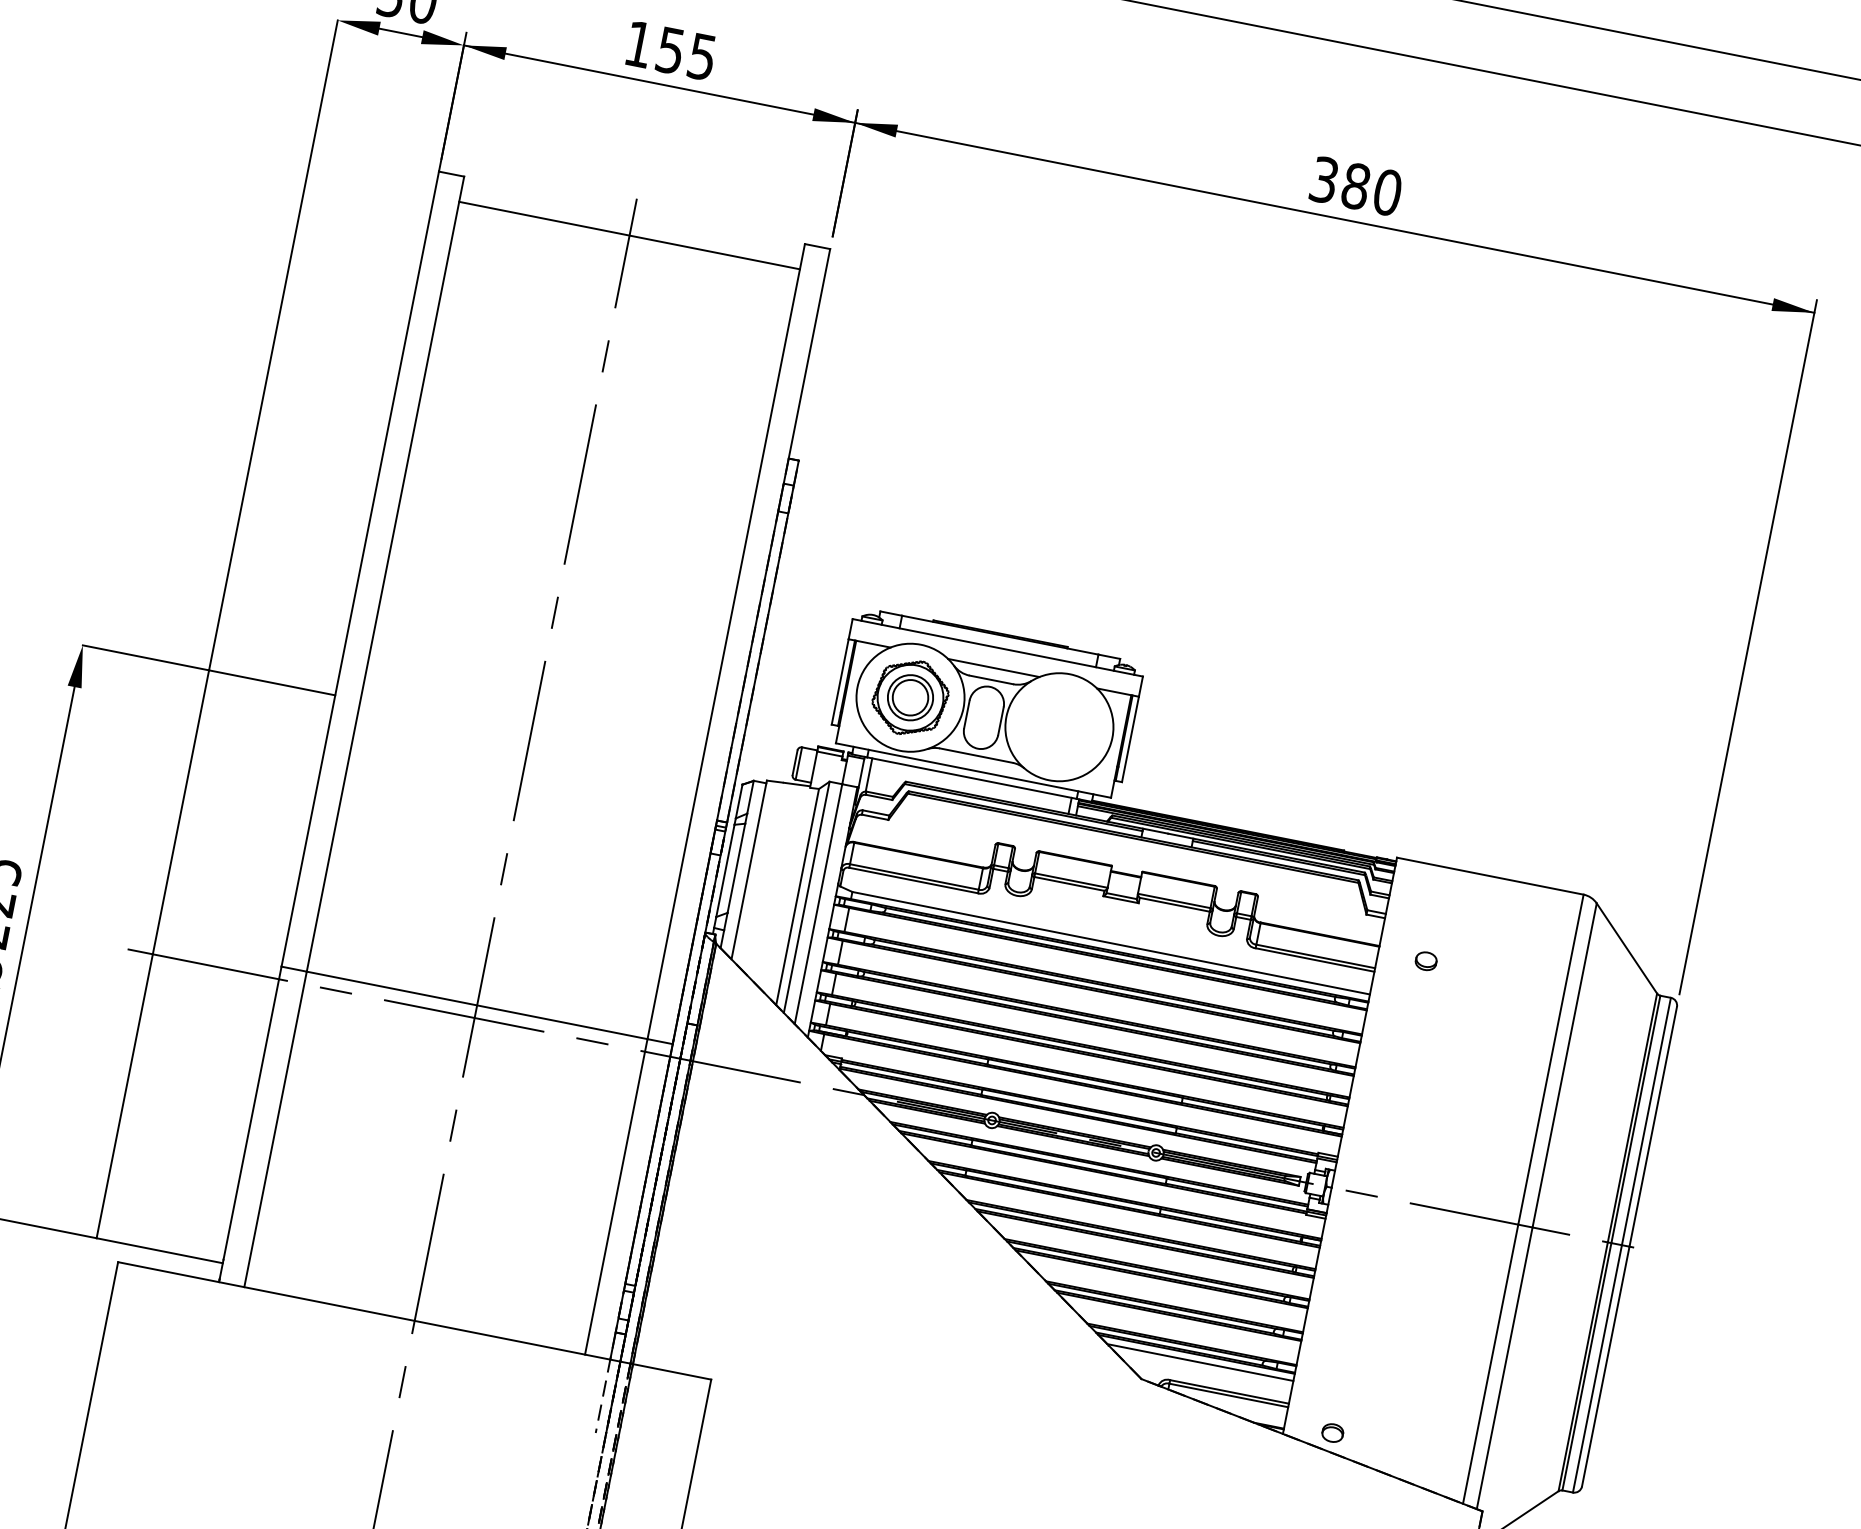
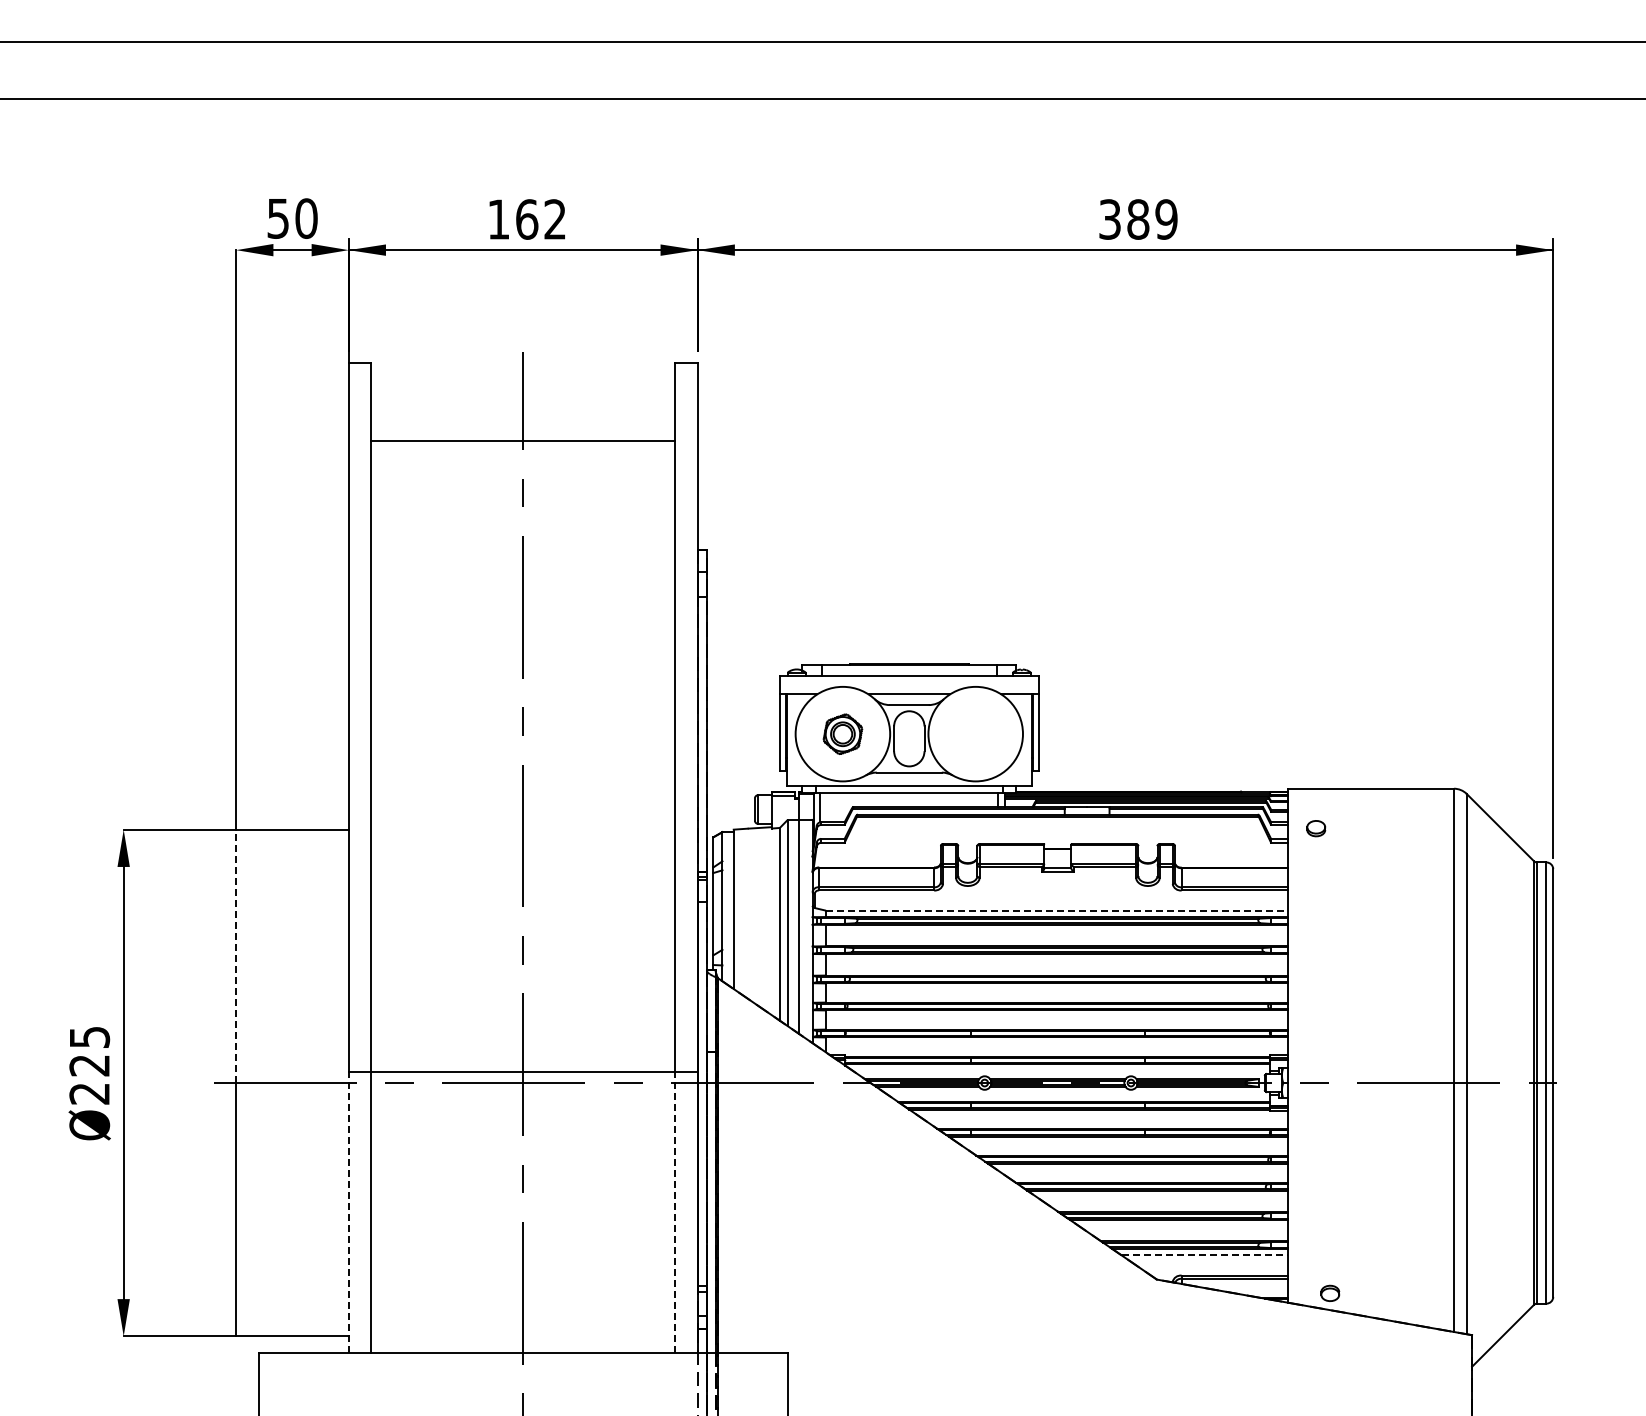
text: (685, 53) -> (540, 219), 155 -> 162
text: (1387, 192) -> (1166, 219), 380 -> 389
line: (629, 235) -> (523, 441), moved
part: (909, 698) -> (842, 734), size x0.6
line: (181, 812) -> (236, 956), solid -> dashed
line: (1110, 942) -> (1056, 910), solid -> dashed
part: (1426, 961) -> (1316, 828), moved
line: (249, 1124) -> (348, 1212), solid -> dashed
line: (616, 1196) -> (675, 1212), solid -> dashed
line: (1200, 1362) -> (1204, 1255), solid -> dashed

